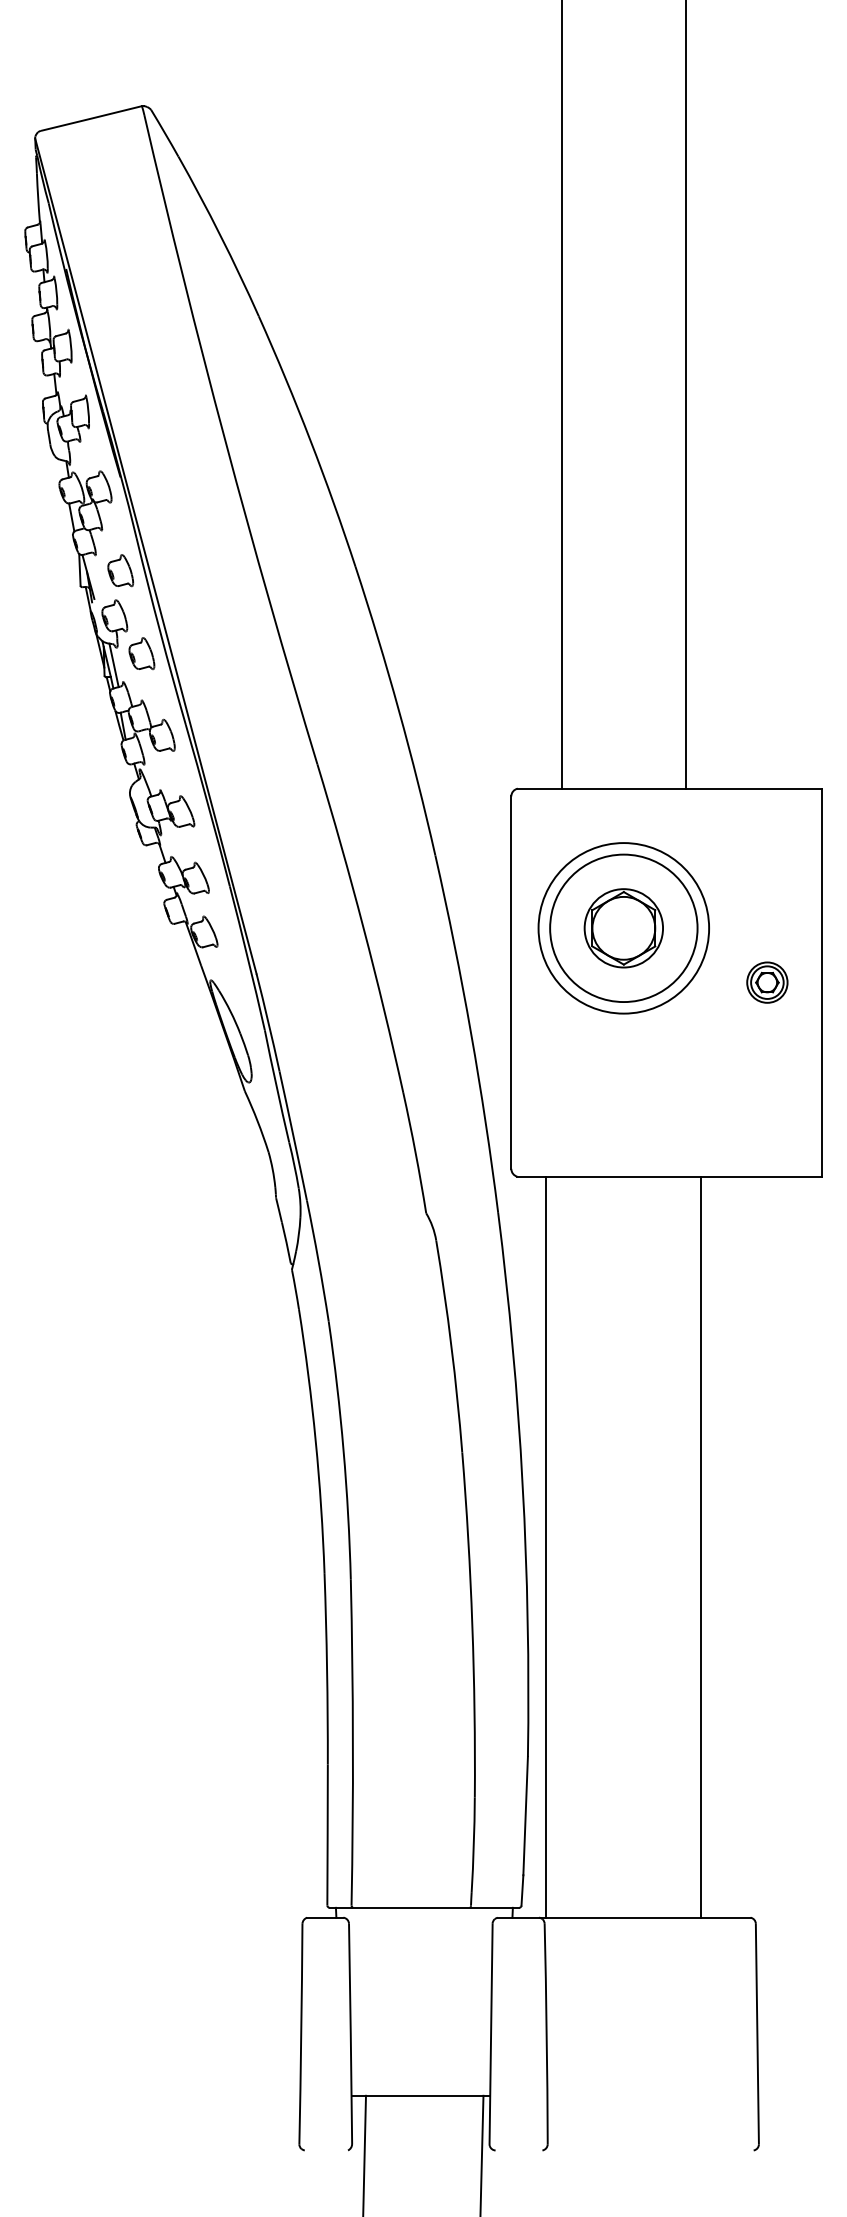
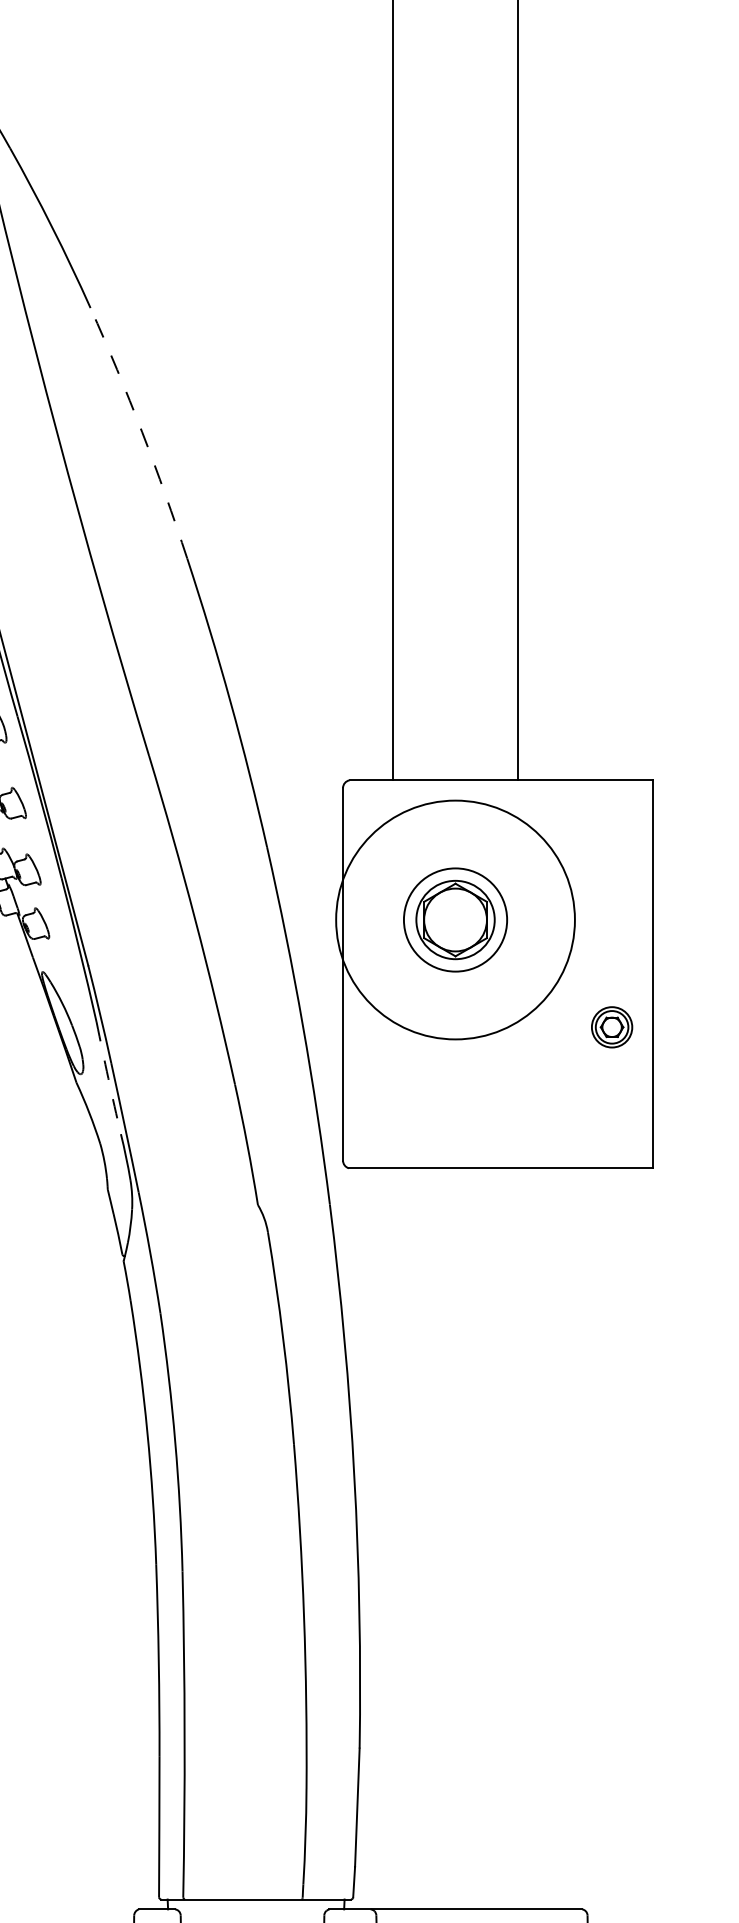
arc: (310, 440) -> (142, 432), solid -> dashed
circle: (623, 928) -> (455, 920), size x0.7
circle: (623, 928) -> (455, 920), size x1.4
part: (767, 982) -> (612, 1027), moved
arc: (276, 1086) -> (108, 1078), solid -> dashed
line: (546, 1546) -> (378, 1538), removed
line: (701, 1546) -> (533, 1538), removed

